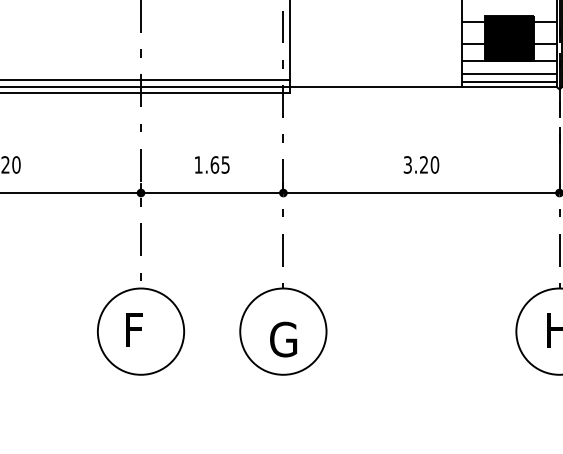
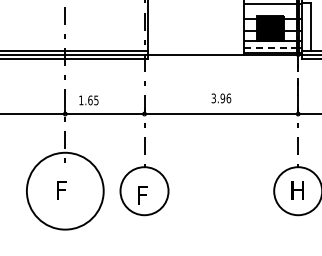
line: (511, 73) -> (271, 47), solid -> dashed
text: (211, 165) -> (88, 100), moved
text: (428, 165) -> (225, 98), 3.20 -> 3.96
circle: (141, 332) -> (65, 191), size x1.6
text: (283, 339) -> (144, 195), G -> F

